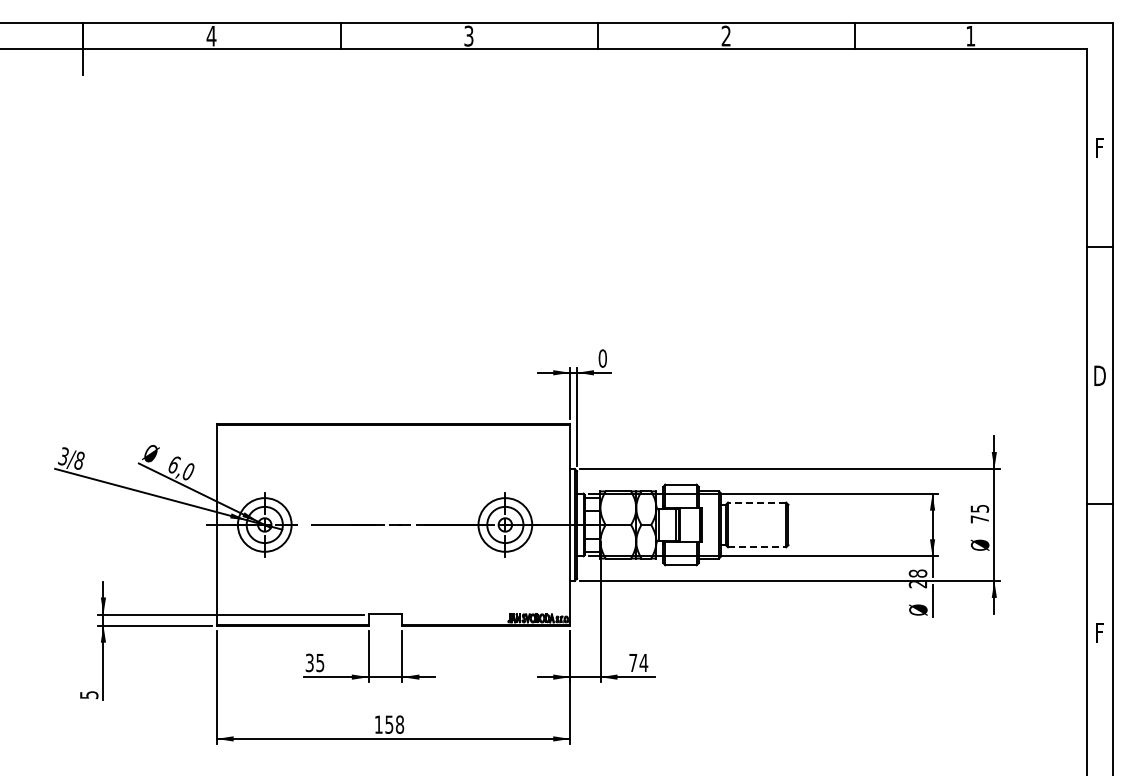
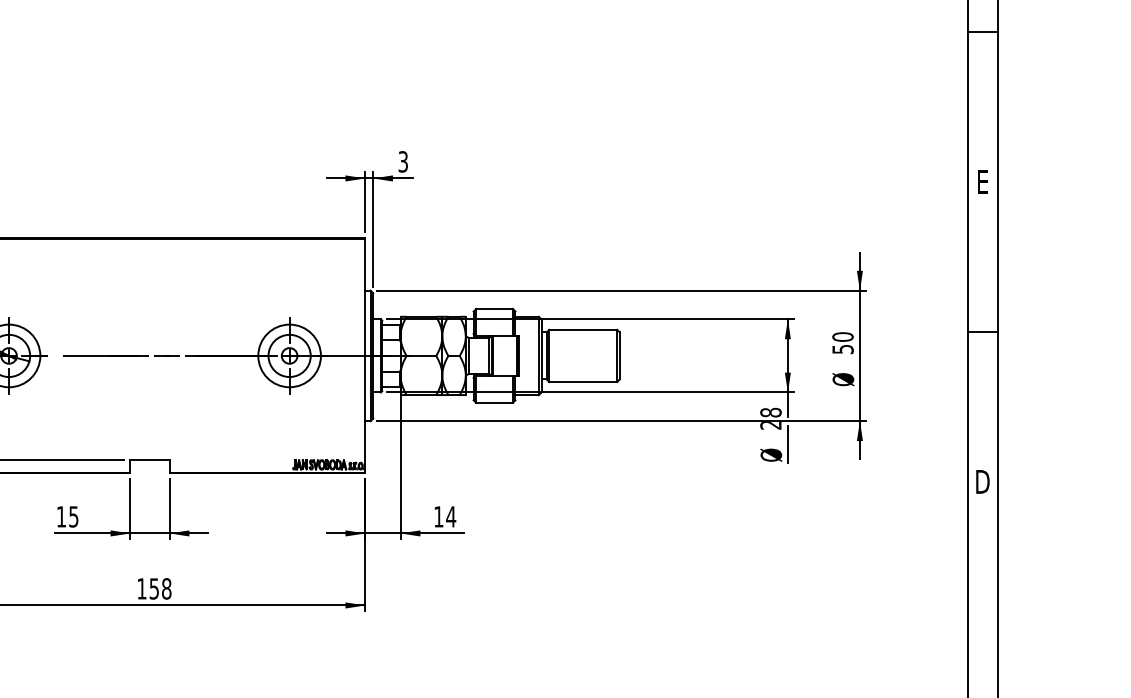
text: (602, 358) -> (402, 161), 0 -> 3
text: (1099, 375) -> (982, 181), D -> E
line: (756, 502) -> (582, 329), dashed -> solid
text: (979, 513) -> (842, 342), 75 -> 50
line: (757, 547) -> (583, 382), dashed -> solid
text: (1099, 632) -> (982, 481), F -> D
text: (309, 662) -> (61, 516), 35 -> 15
text: (633, 662) -> (439, 516), 74 -> 14

